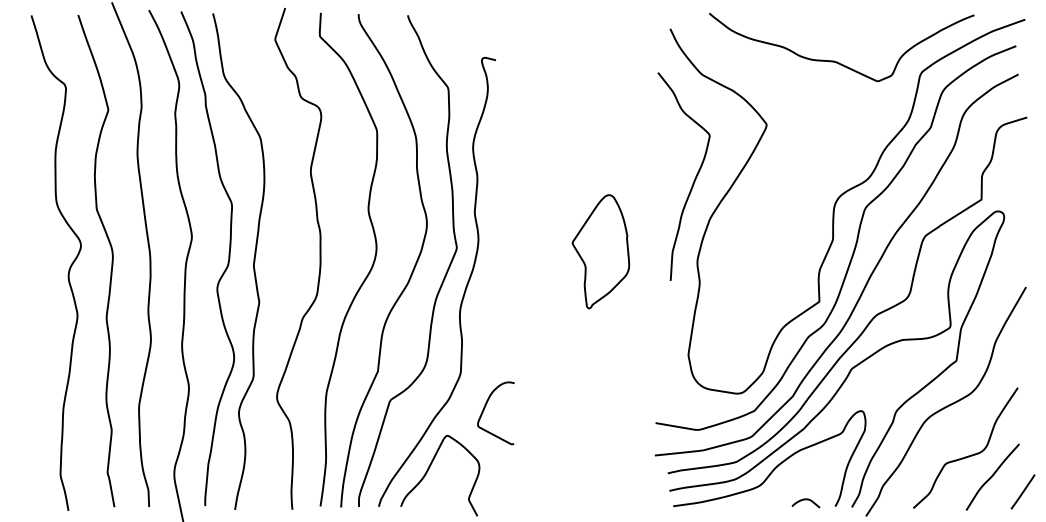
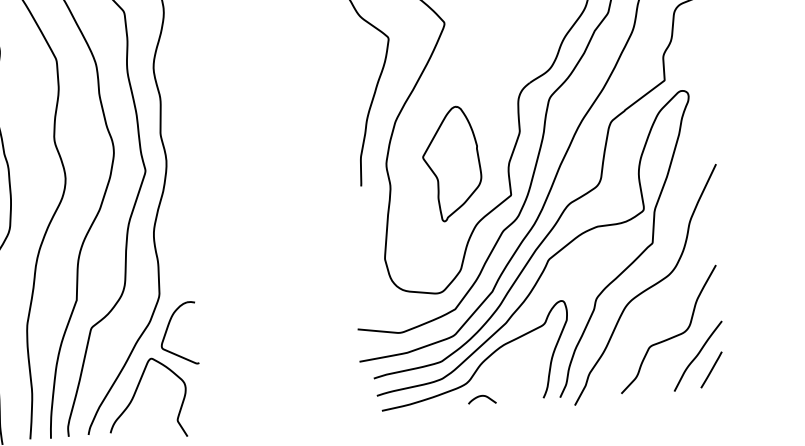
part: (600, 251) -> (451, 163), moved
part: (485, 408) -> (168, 330), moved
line: (1022, 491) -> (710, 369), moved
curve: (805, 500) -> (481, 397), moved

